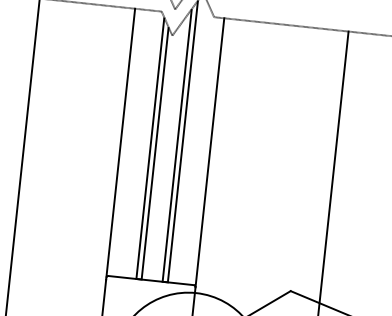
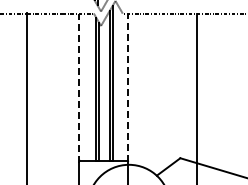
line: (121, 144) -> (79, 88), solid -> dashed
line: (210, 152) -> (128, 87), solid -> dashed

